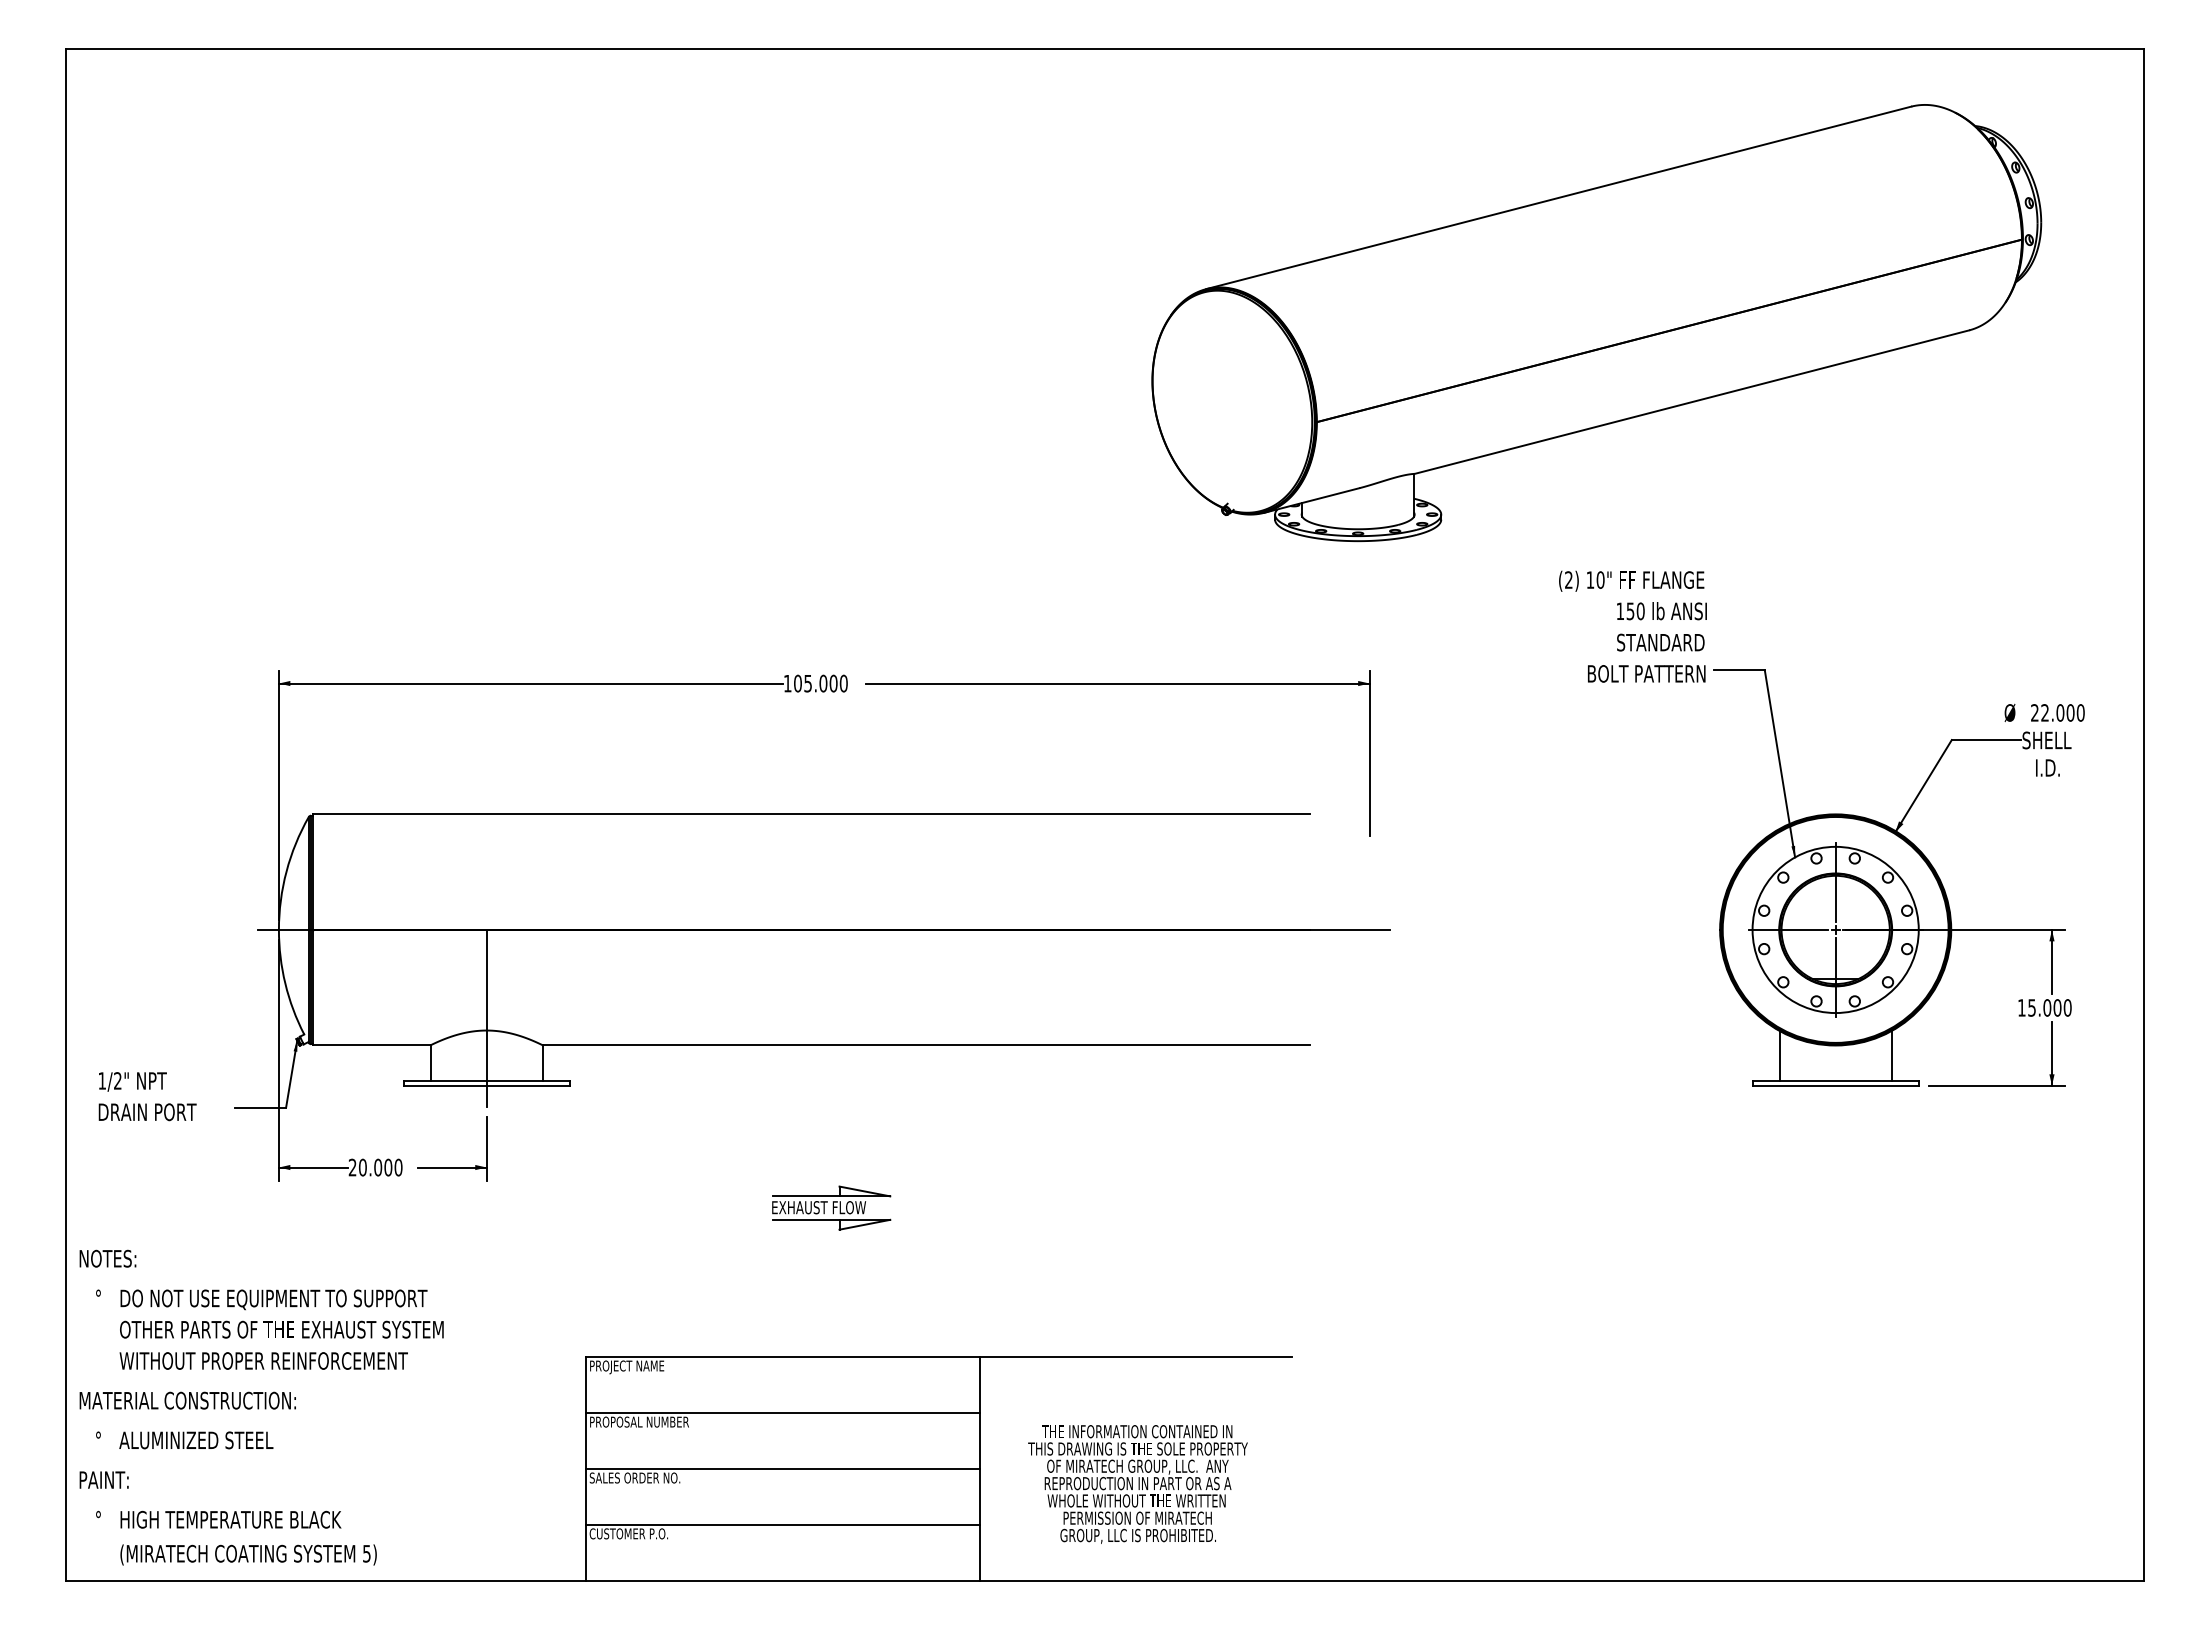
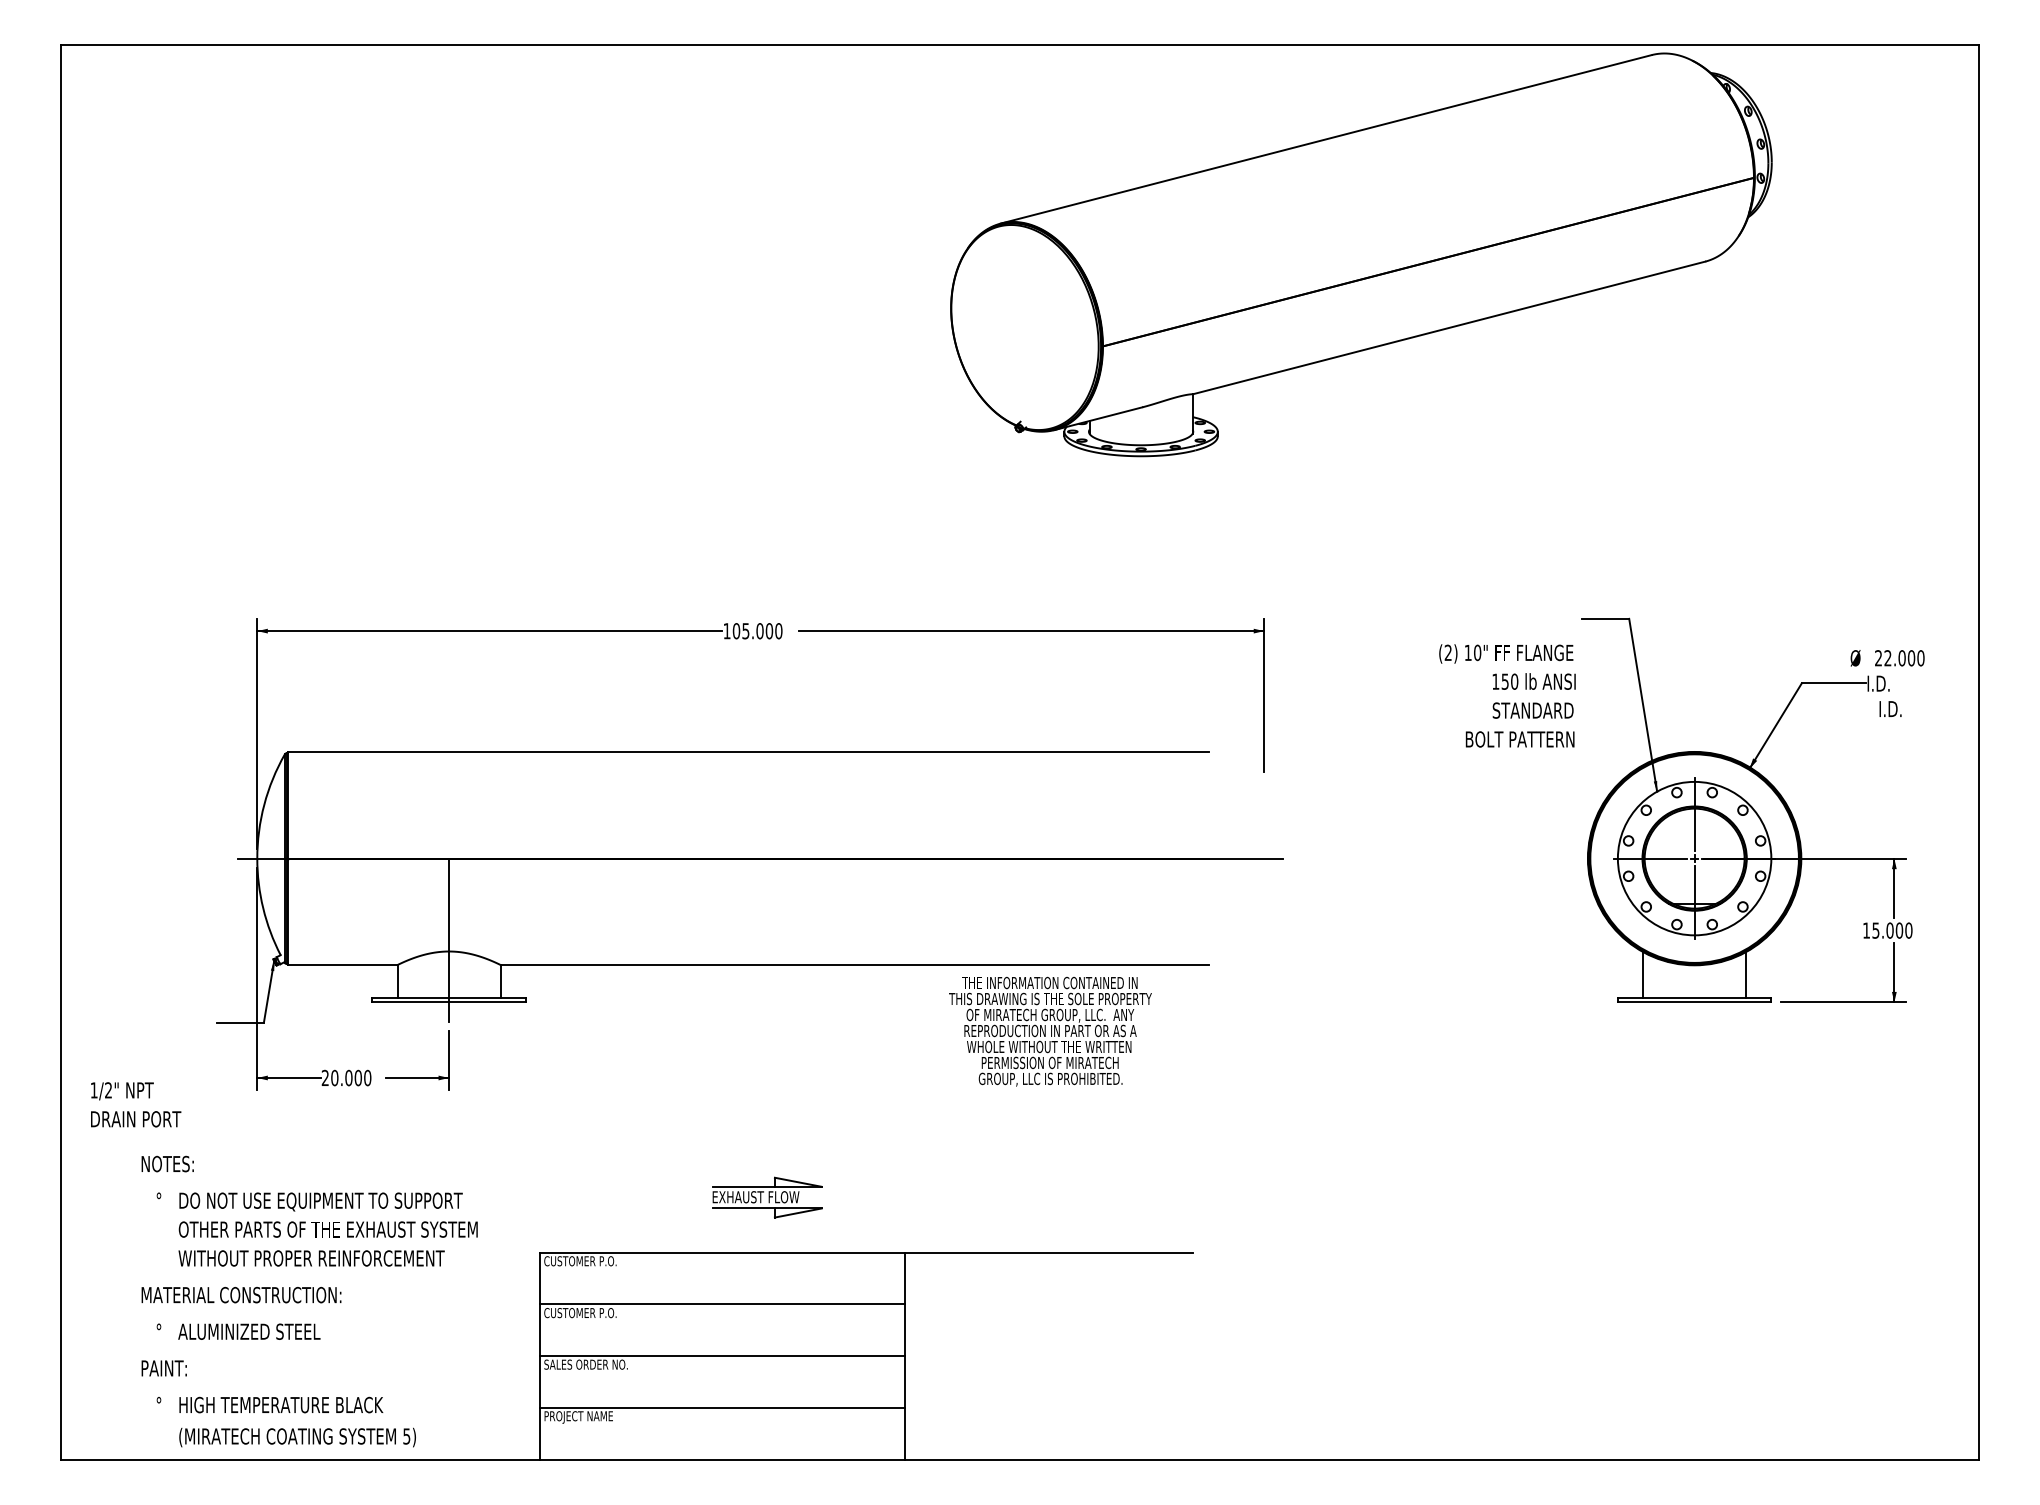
part: (1596, 323) -> (1361, 255), moved
text: (1632, 626) -> (1507, 695), moved
text: (2046, 740) -> (1889, 683), SHELL -> I.D.
text: (147, 1096) -> (135, 1104), moved
part: (831, 1207) -> (767, 1197), moved
text: (628, 1367) -> (580, 1262), PROJECT NAME -> CUSTOMER P.O.
text: (261, 1407) -> (309, 1301), moved
text: (638, 1421) -> (589, 1312), PROPOSAL NUMBER -> CUSTOMER P.O.
text: (1137, 1484) -> (1050, 1031), moved
text: (628, 1535) -> (580, 1417), CUSTOMER P.O. -> PROJECT NAME

